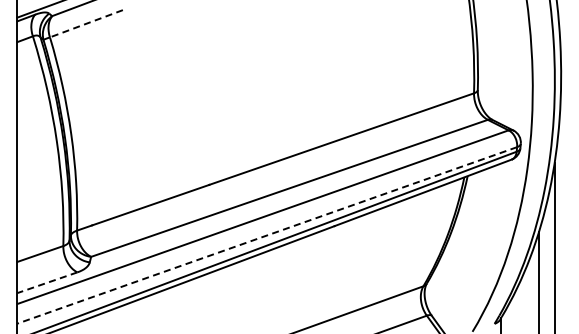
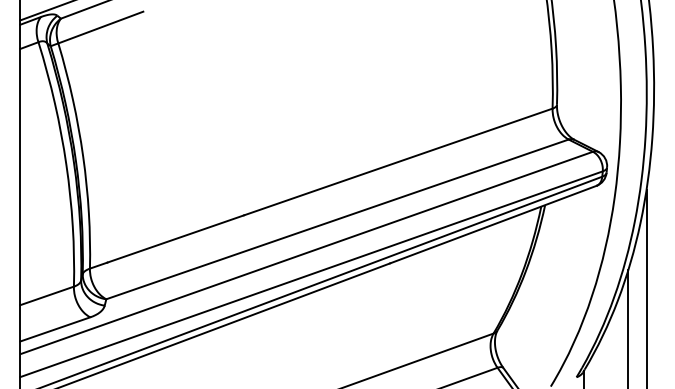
line: (86, 23) -> (100, 27), dashed -> solid
line: (267, 235) -> (311, 274), dashed -> solid
line: (47, 282) -> (55, 329), dashed -> solid

